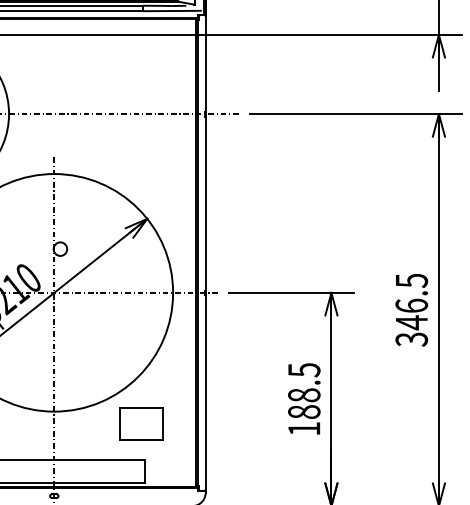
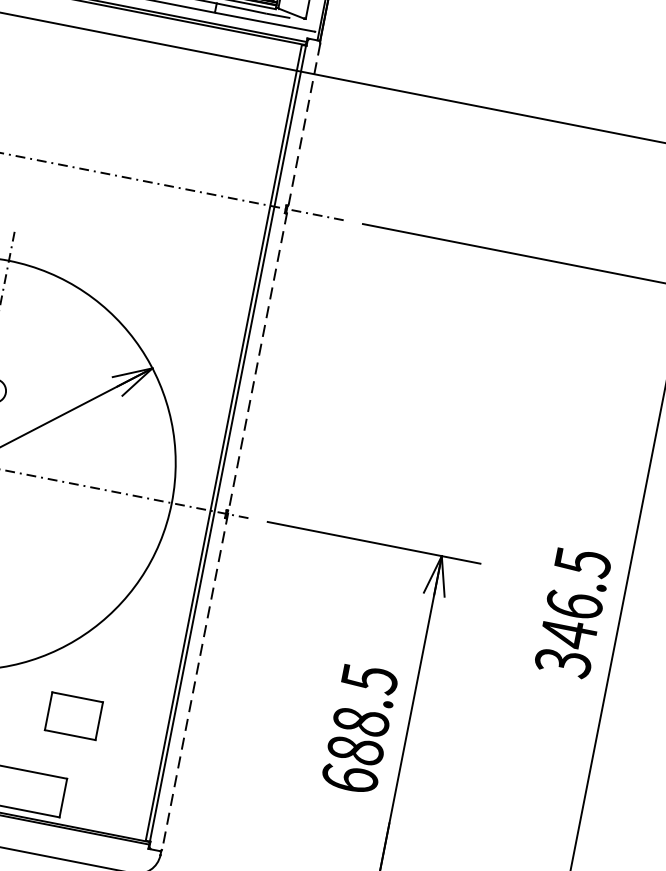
line: (206, 253) -> (241, 447), solid -> dashed
part: (141, 423) -> (74, 715), size x0.7
text: (303, 428) -> (348, 778), 188.5 -> 688.5

